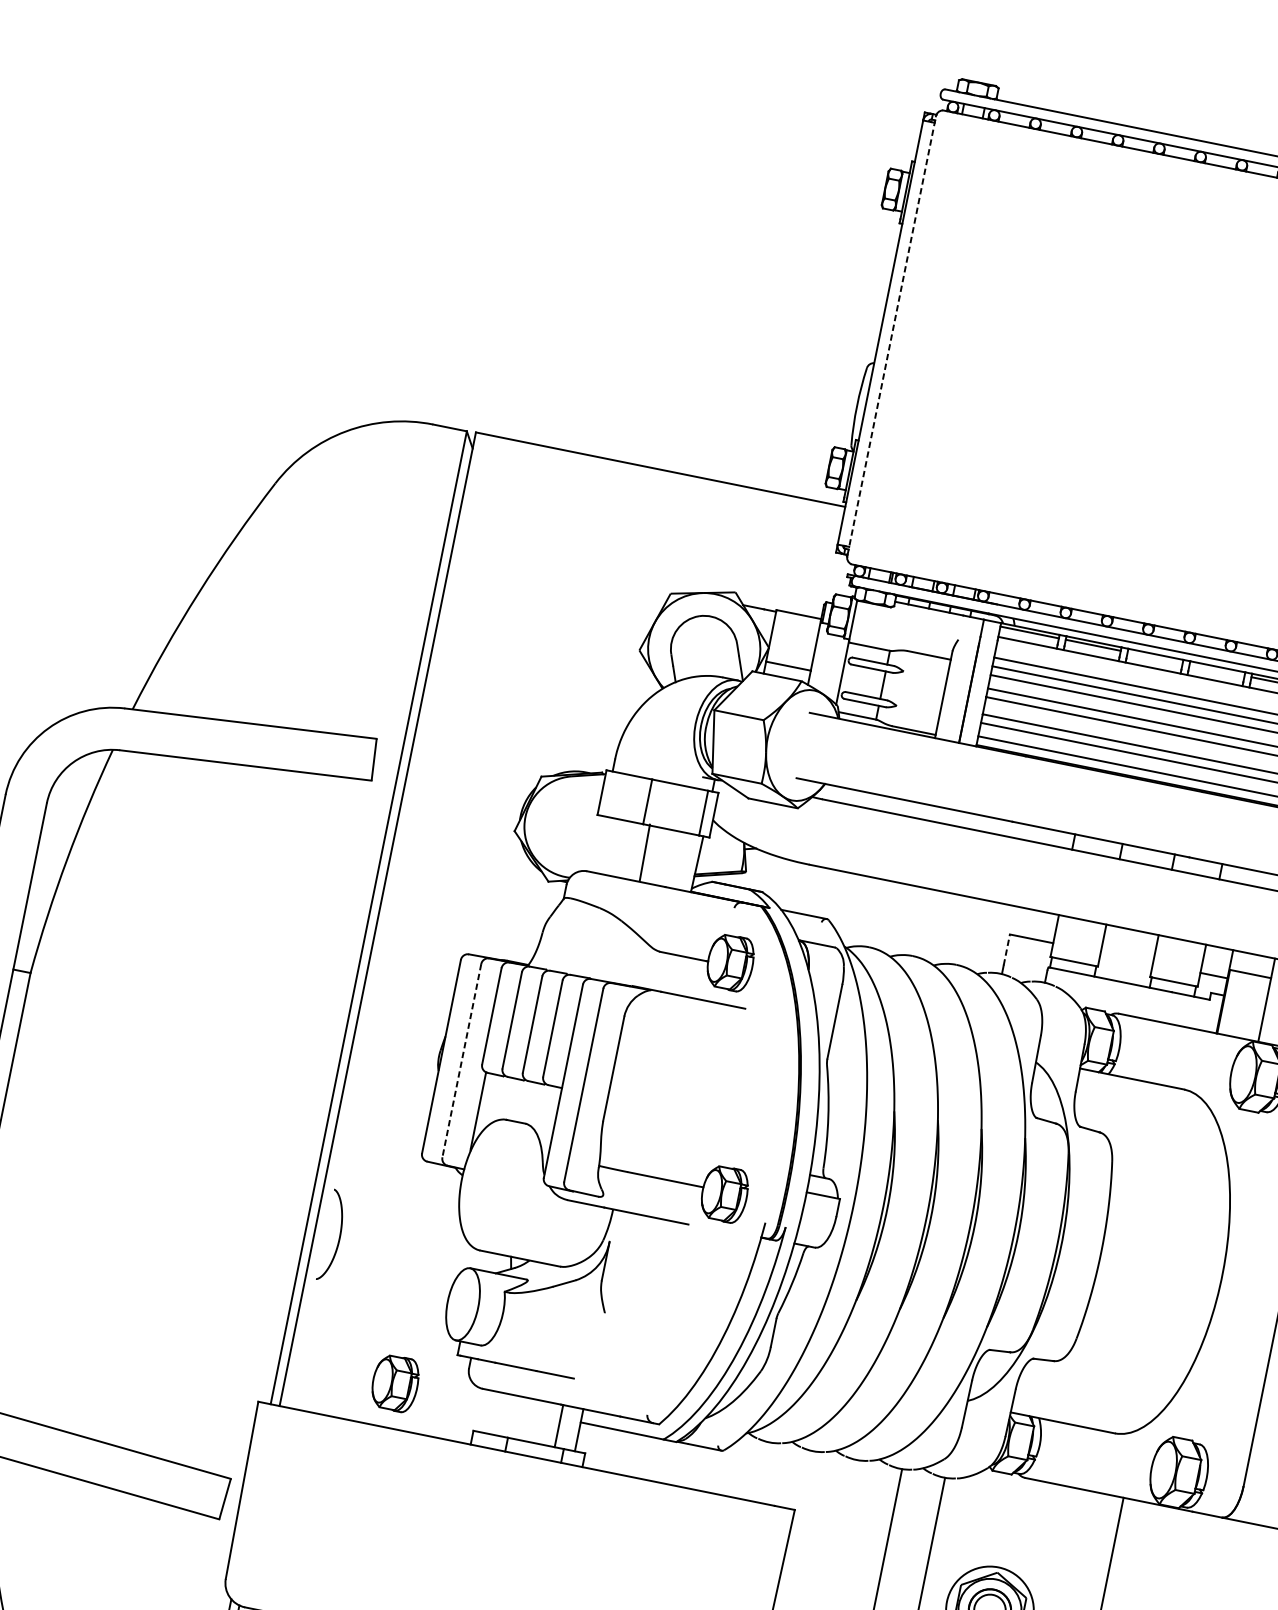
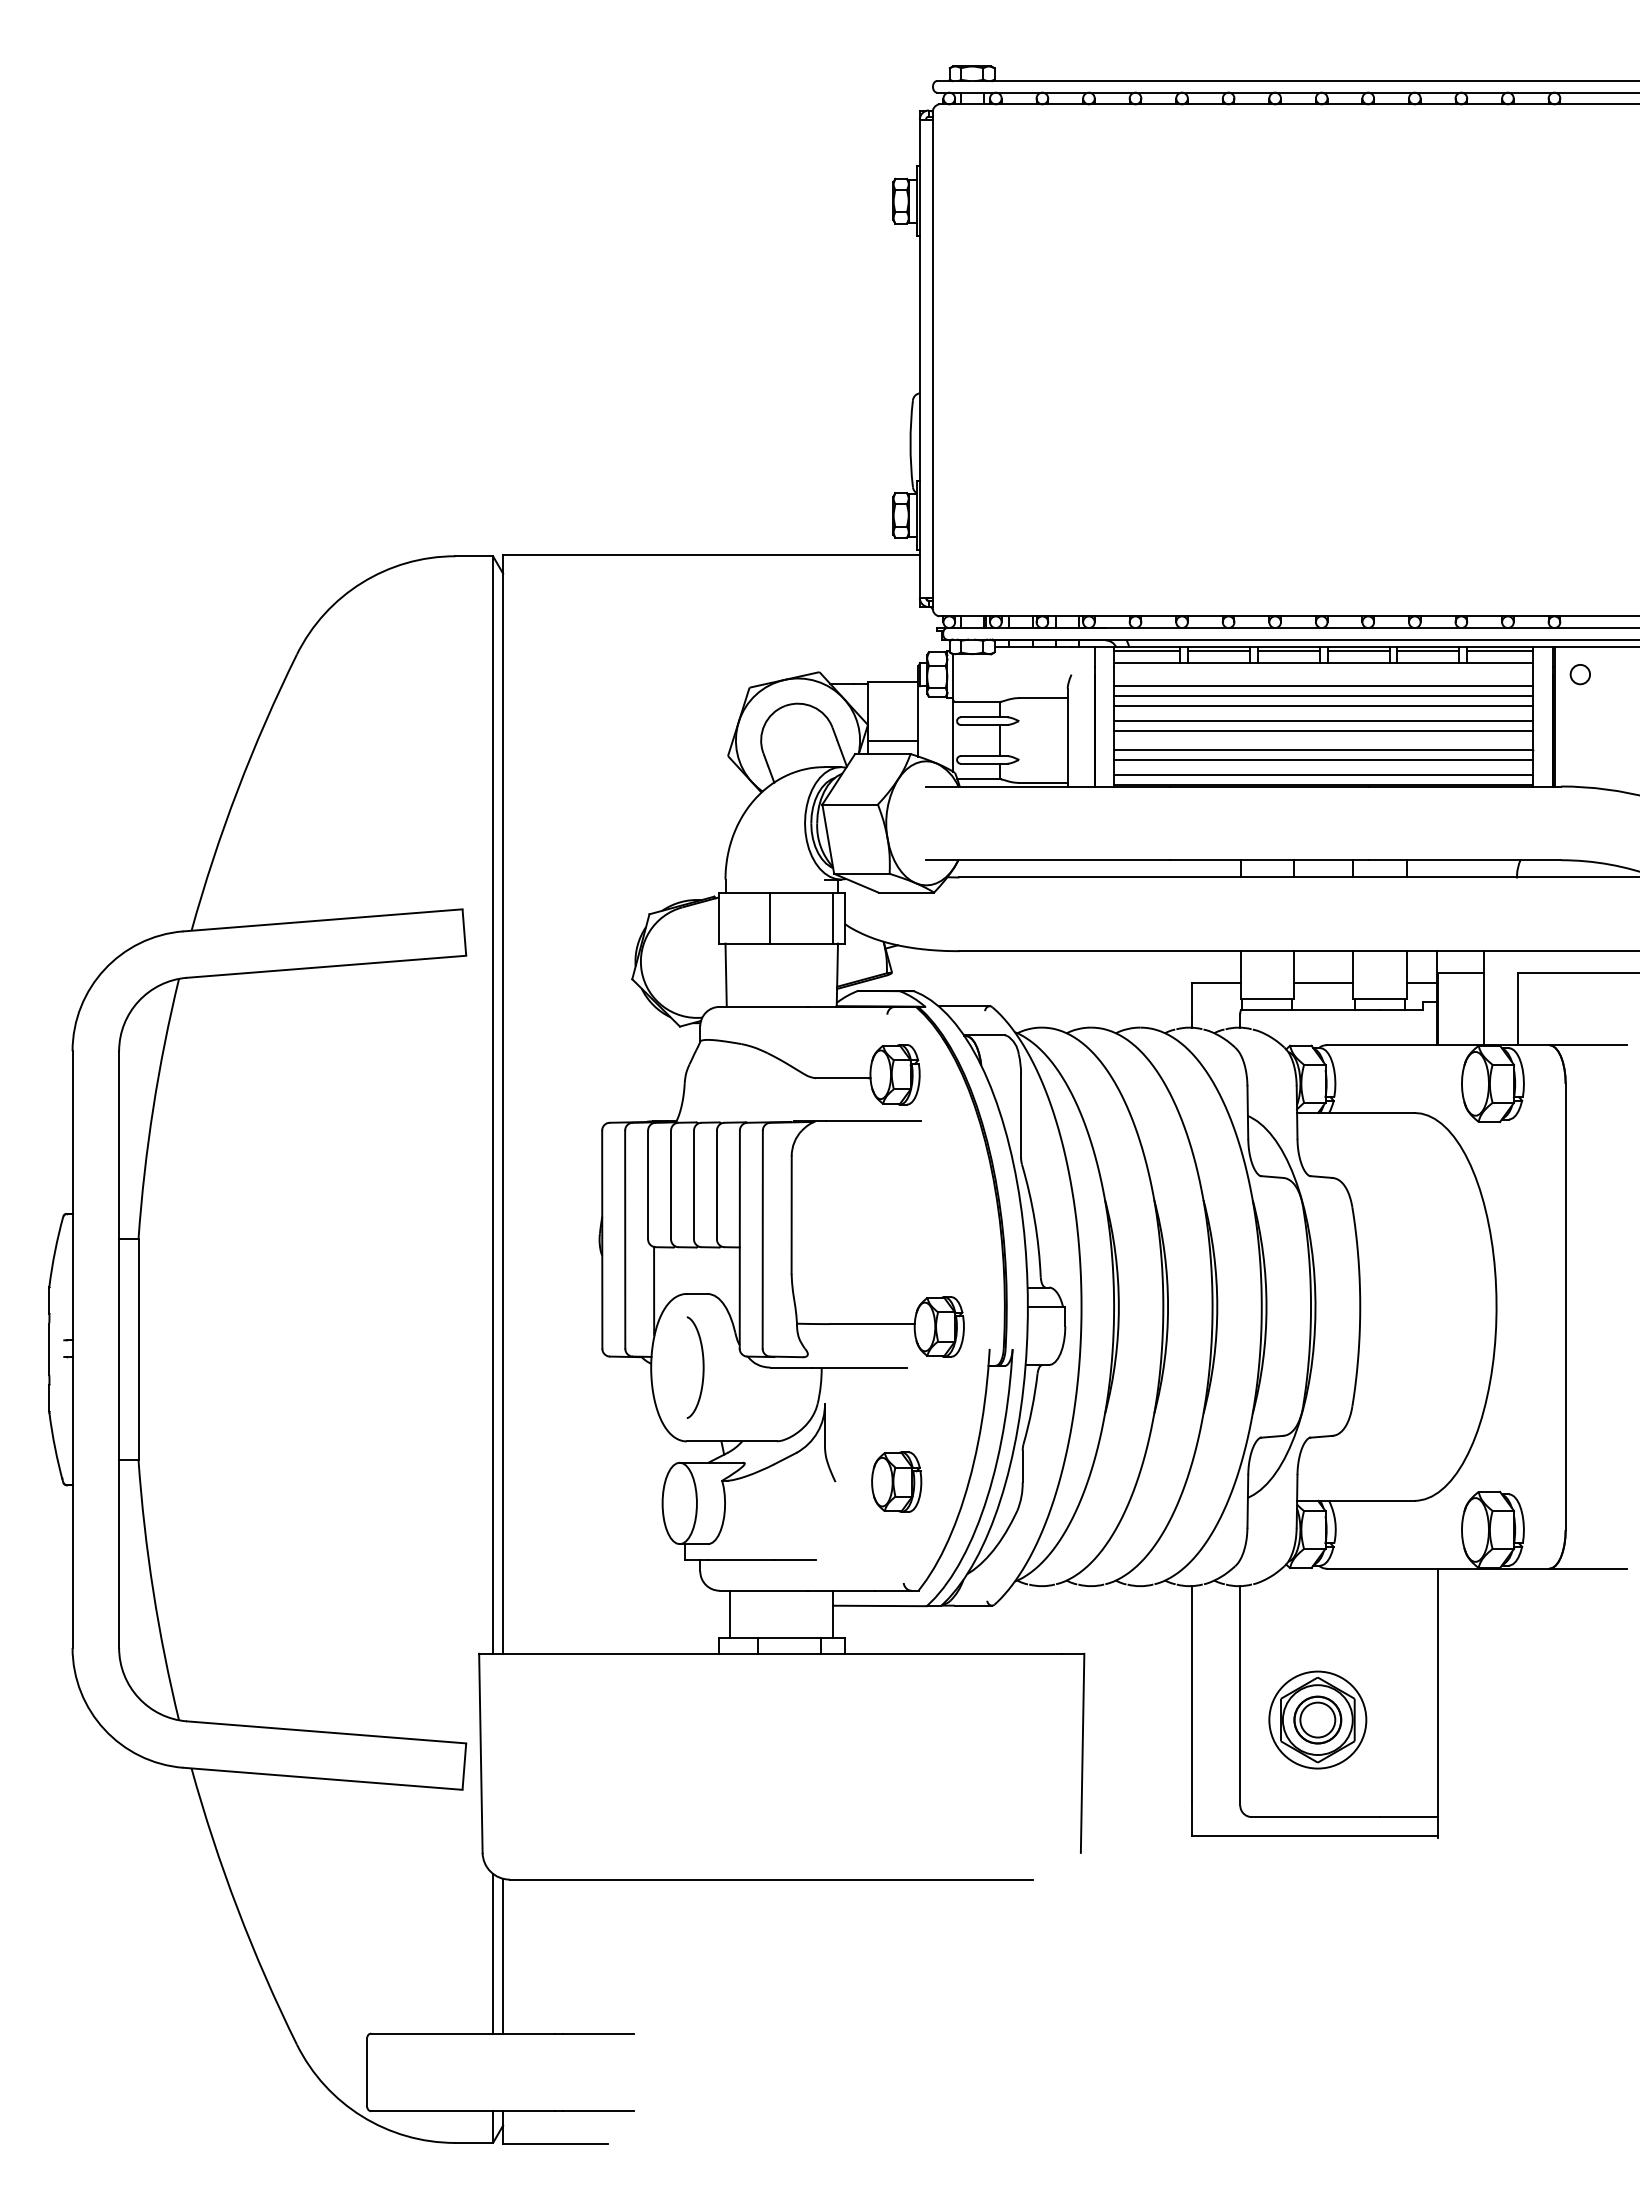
line: (891, 336) -> (932, 360), dashed -> solid
line: (1154, 657) -> (1288, 651), added
line: (1217, 670) -> (1358, 651), added
line: (644, 852) -> (725, 974), moved
line: (1006, 949) -> (1191, 999), dashed -> solid
line: (1126, 958) -> (1323, 983), added
line: (461, 1061) -> (625, 1240), dashed -> solid
curve: (338, 1236) -> (702, 1367), moved
part: (395, 1382) -> (896, 1481), moved
line: (559, 1426) -> (730, 1614), moved

